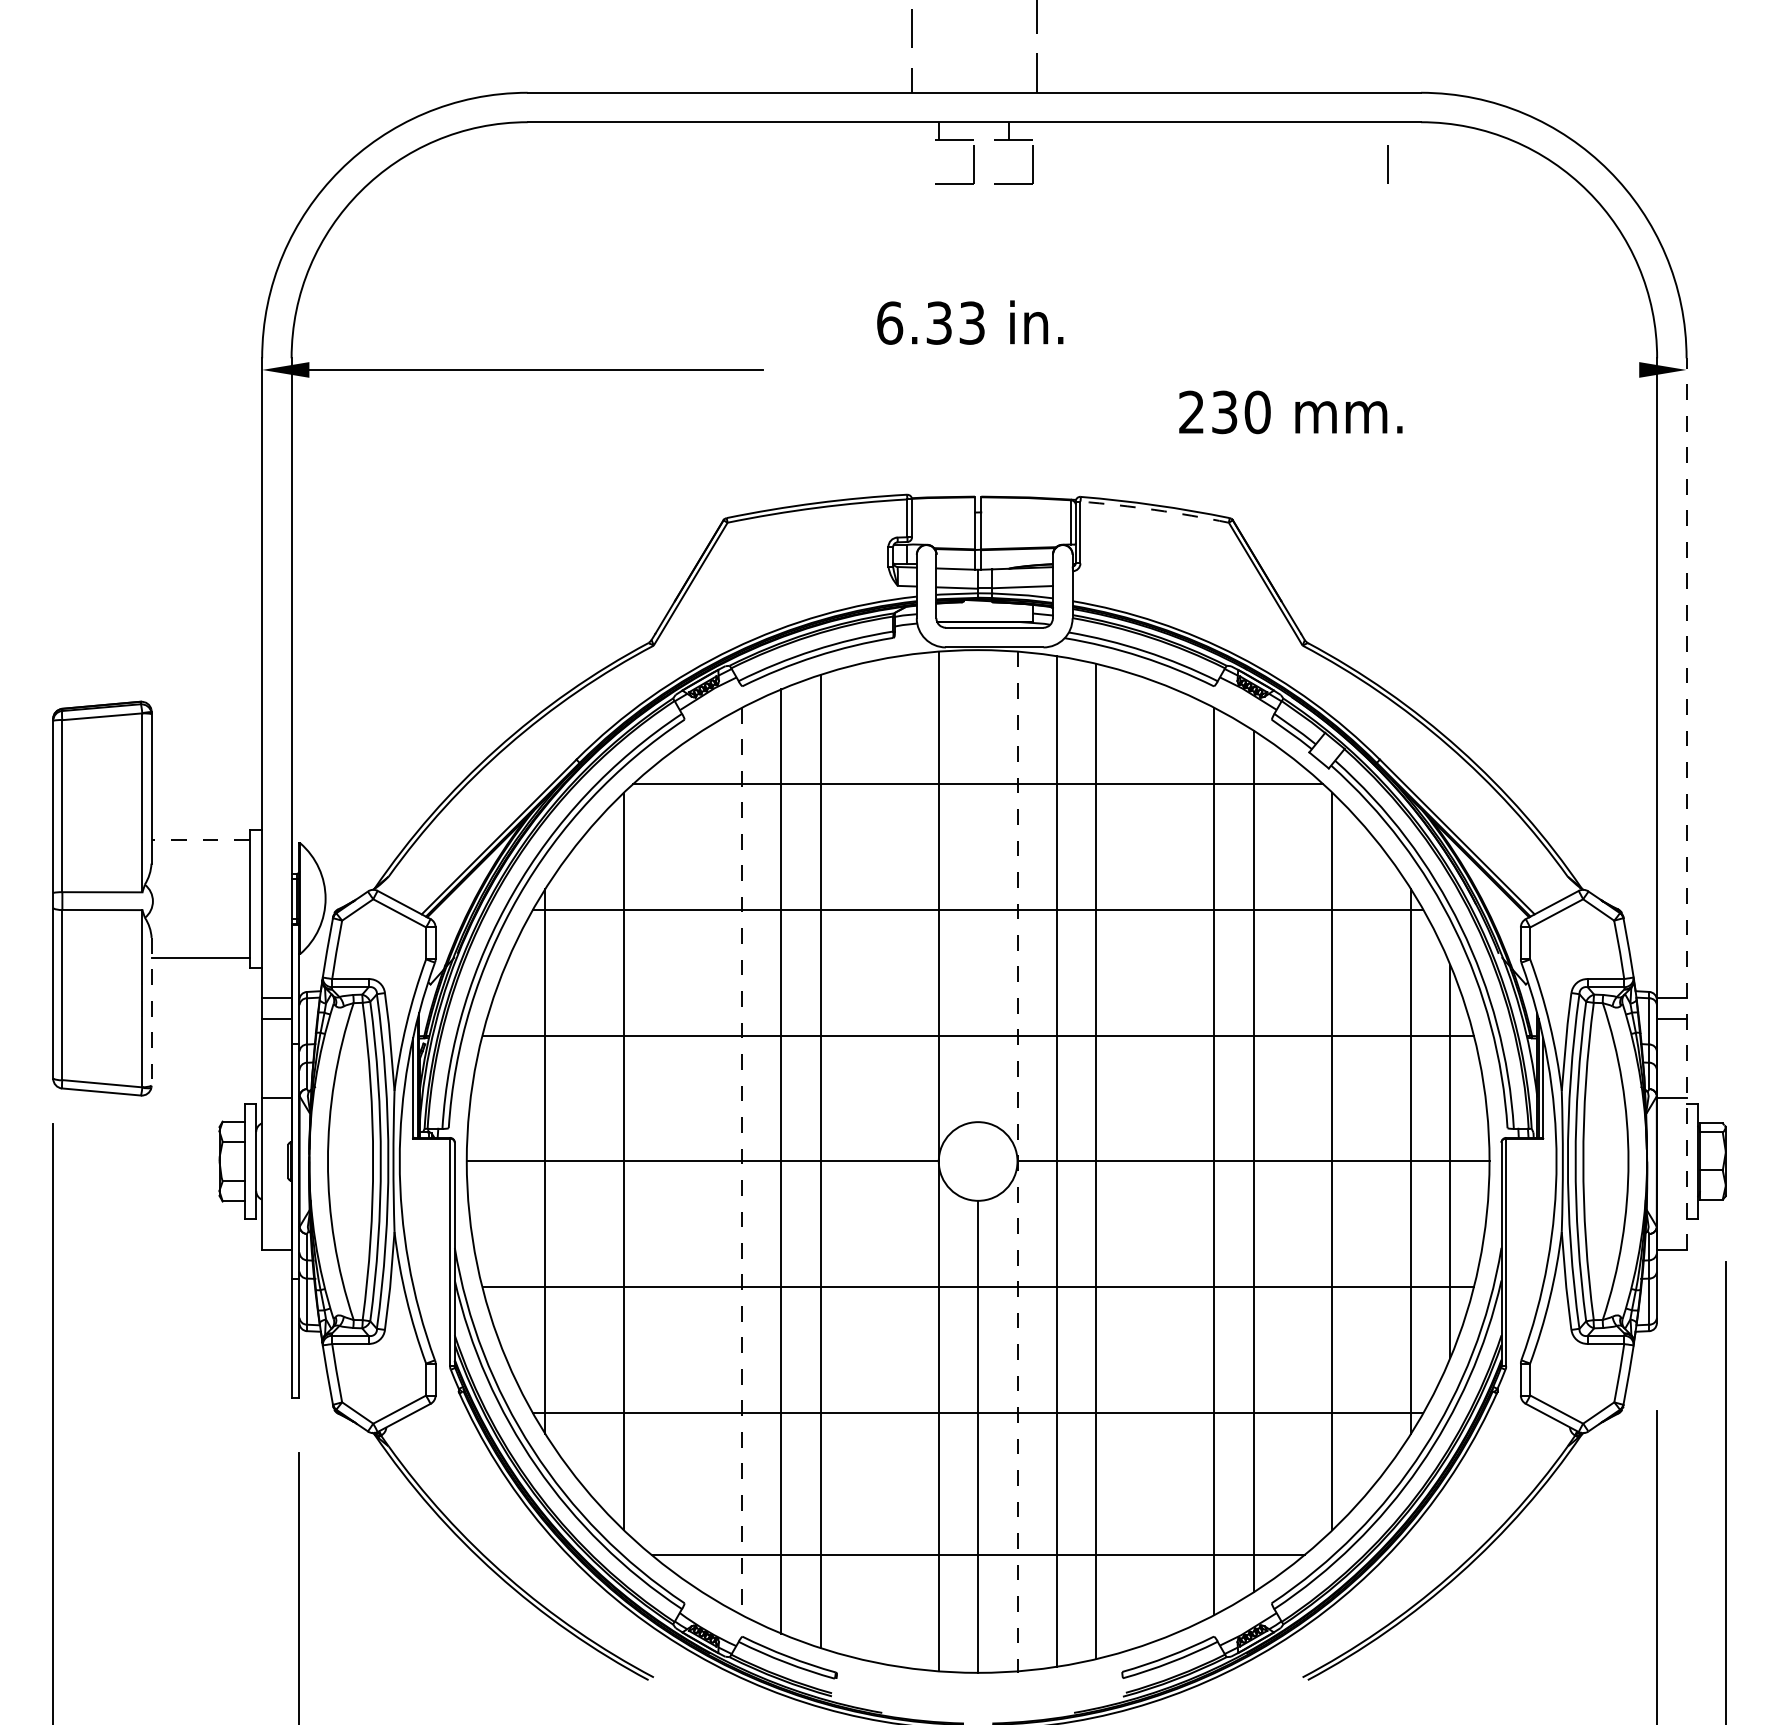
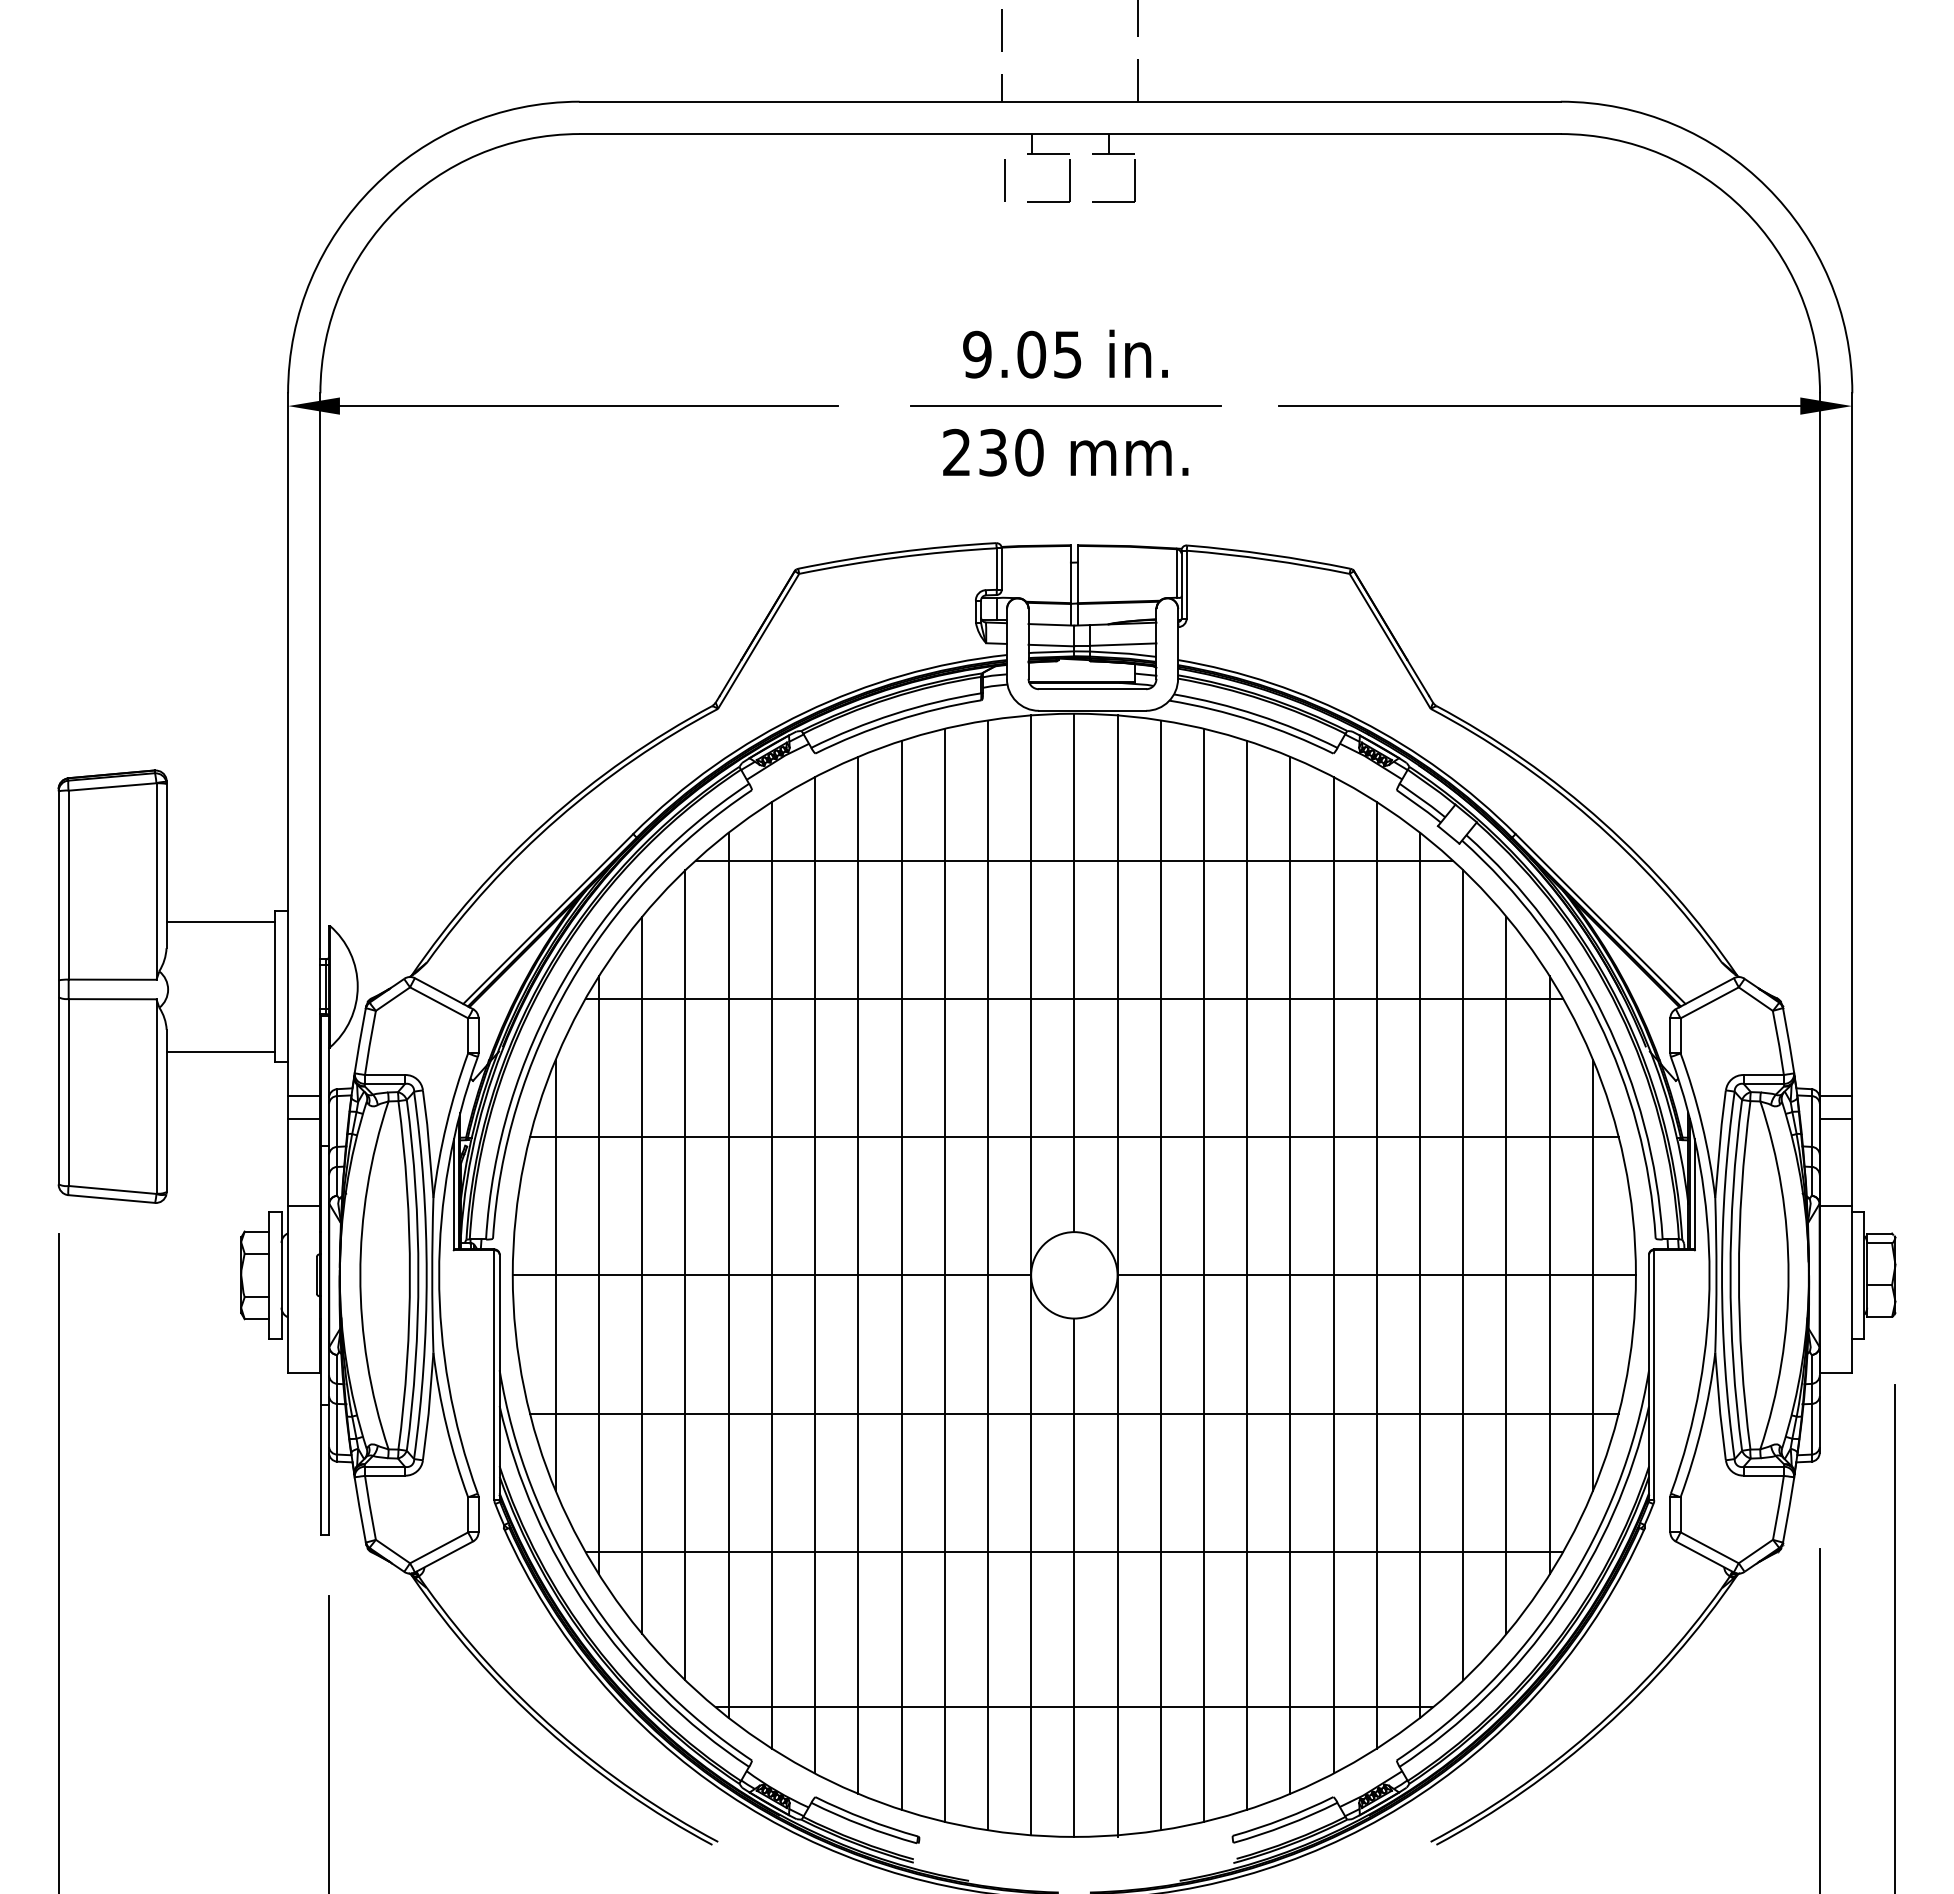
line: (1387, 164) -> (1004, 180), moved
text: (930, 322) -> (1022, 354), 6.33 -> 9.05
line: (970, 369) -> (1065, 405), added
line: (1403, 370) -> (1541, 406), added
text: (1290, 412) -> (1065, 452), moved
arc: (1154, 509) -> (1268, 559), dashed -> solid
line: (1686, 803) -> (1852, 882), dashed -> solid
line: (200, 839) -> (220, 921), dashed -> solid
line: (978, 885) -> (1074, 972), added
line: (151, 1012) -> (166, 1111), dashed -> solid
line: (859, 1160) -> (944, 1274), added
line: (1174, 1160) -> (1290, 1274), added
line: (505, 1161) -> (555, 1275), added
line: (584, 1161) -> (642, 1275), added
line: (663, 1161) -> (728, 1275), added
line: (702, 1161) -> (771, 1275), added
line: (742, 1161) -> (815, 1275), dashed -> solid
line: (899, 1161) -> (987, 1275), added
line: (1135, 1161) -> (1247, 1275), added
line: (1293, 1161) -> (1420, 1275), added
line: (1371, 1161) -> (1506, 1275), added
line: (1017, 1162) -> (1117, 1276), dashed -> solid

